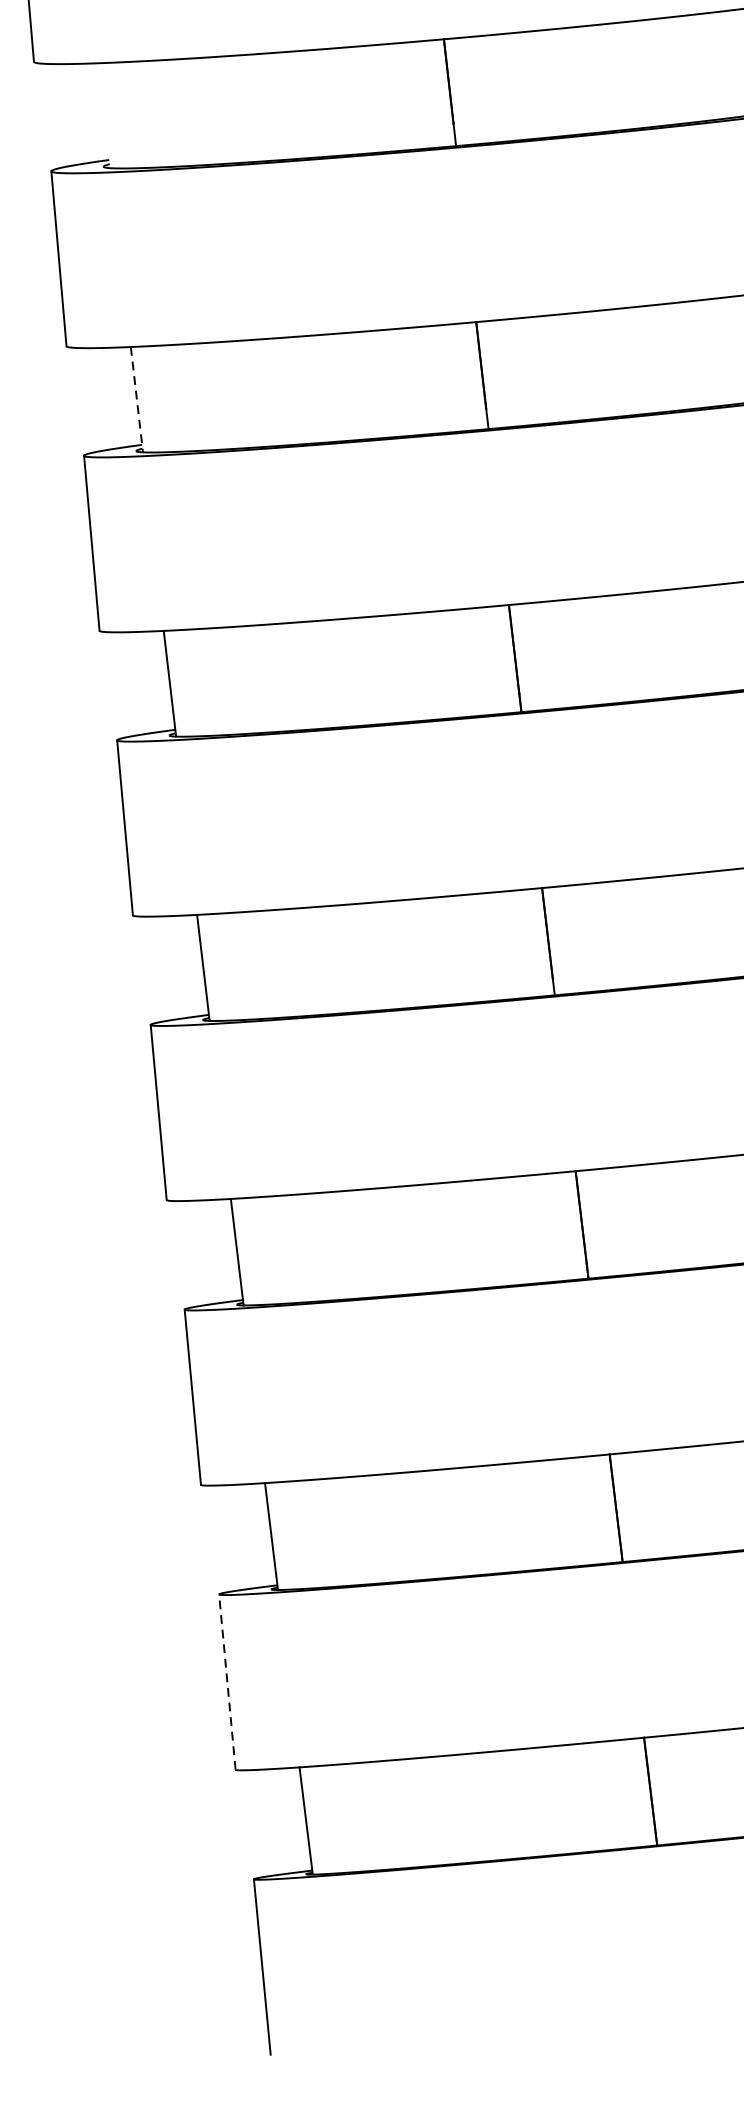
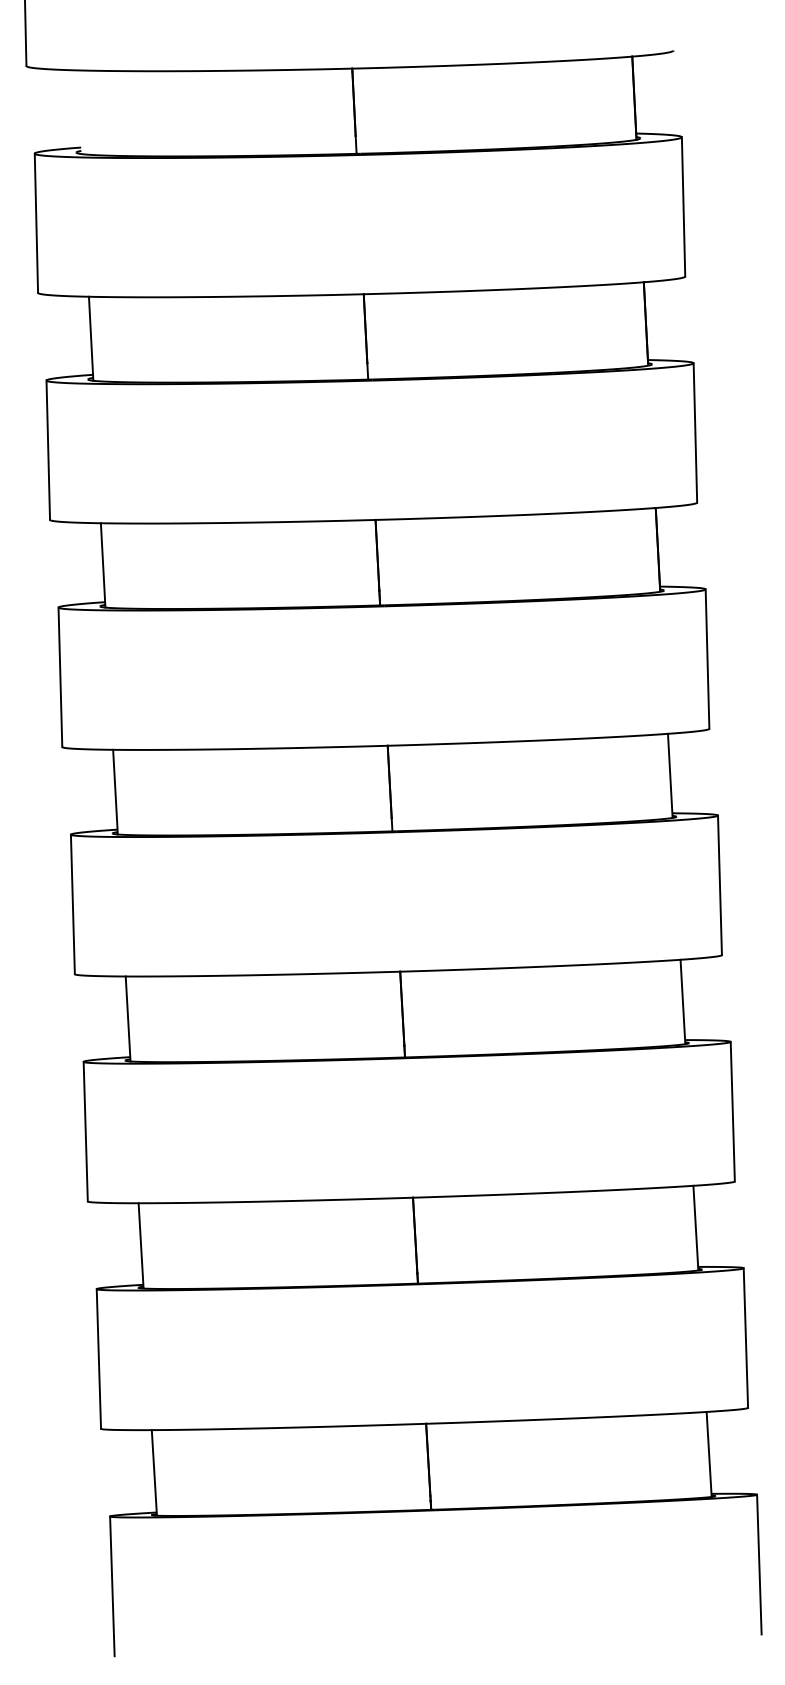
line: (137, 400) -> (91, 339), dashed -> solid
line: (226, 1681) -> (98, 1358), dashed -> solid

